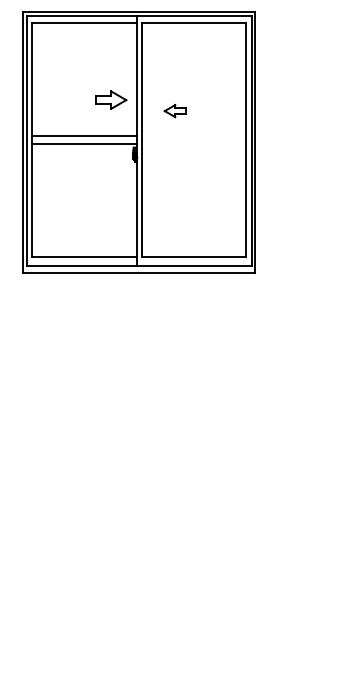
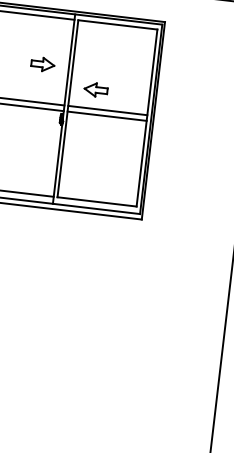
part: (111, 99) -> (43, 64), moved
part: (174, 110) -> (95, 89), size x1.43
line: (193, 136) -> (107, 110), added
line: (193, 143) -> (106, 116), added

